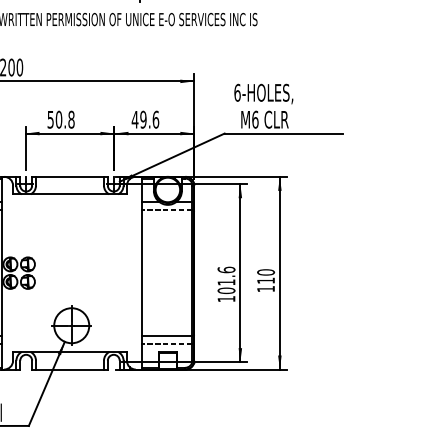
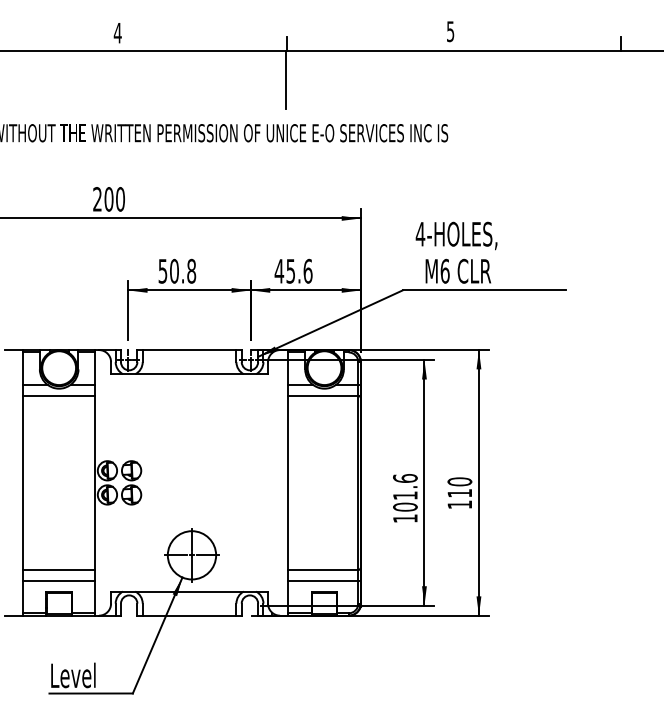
text: (237, 92) -> (420, 233), 6-HOLES, -> 4-HOLES,
text: (143, 119) -> (290, 270), 49.6 -> 45.6
line: (166, 209) -> (322, 395), dashed -> solid
line: (166, 343) -> (322, 580), dashed -> solid

